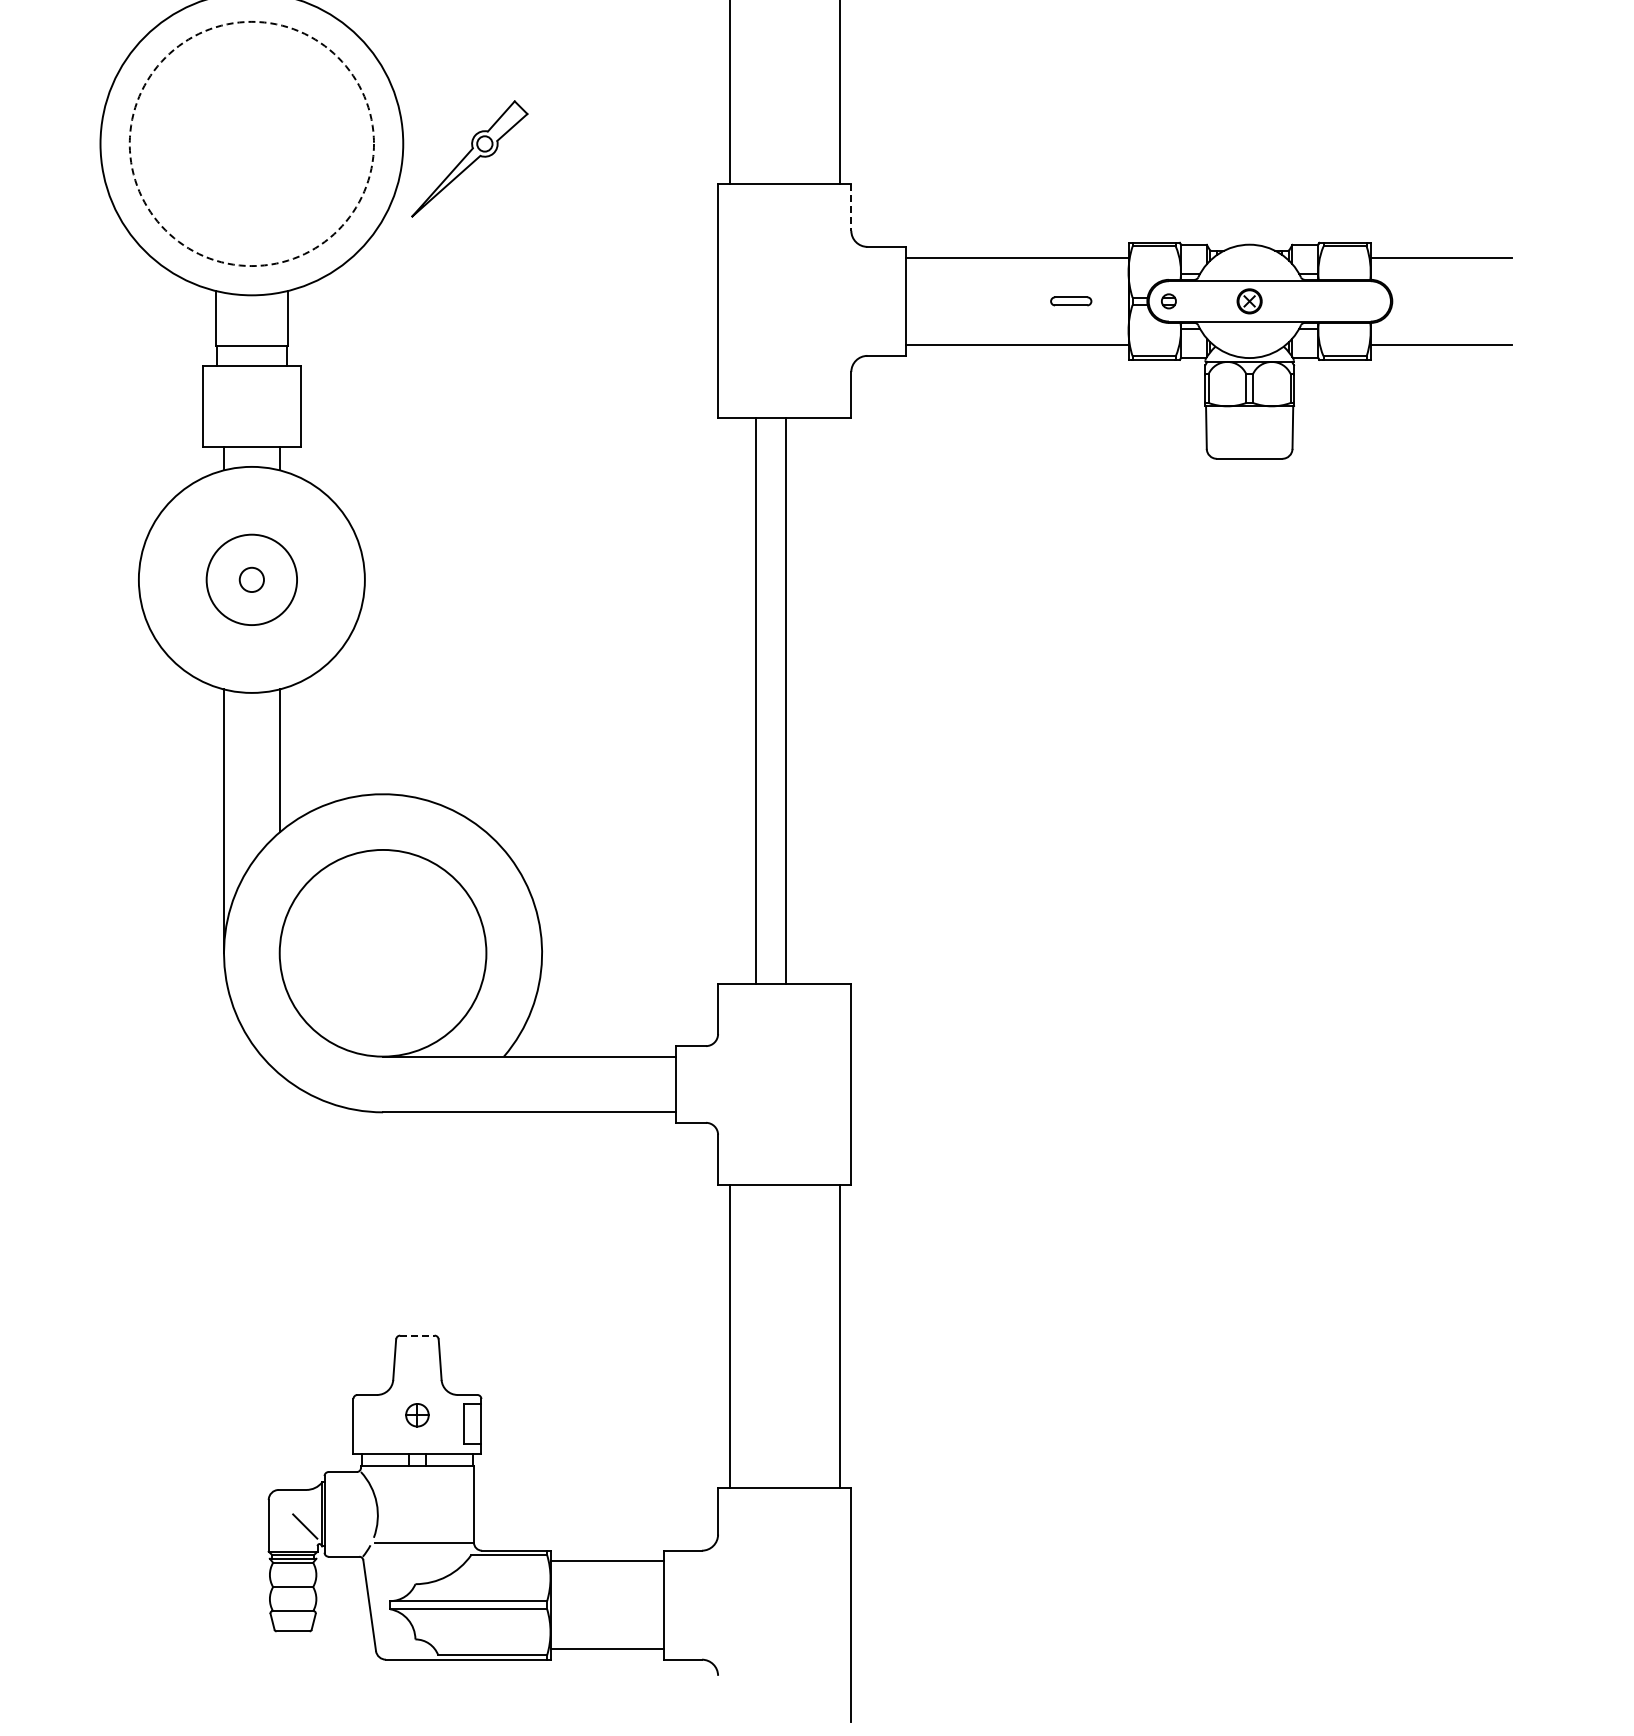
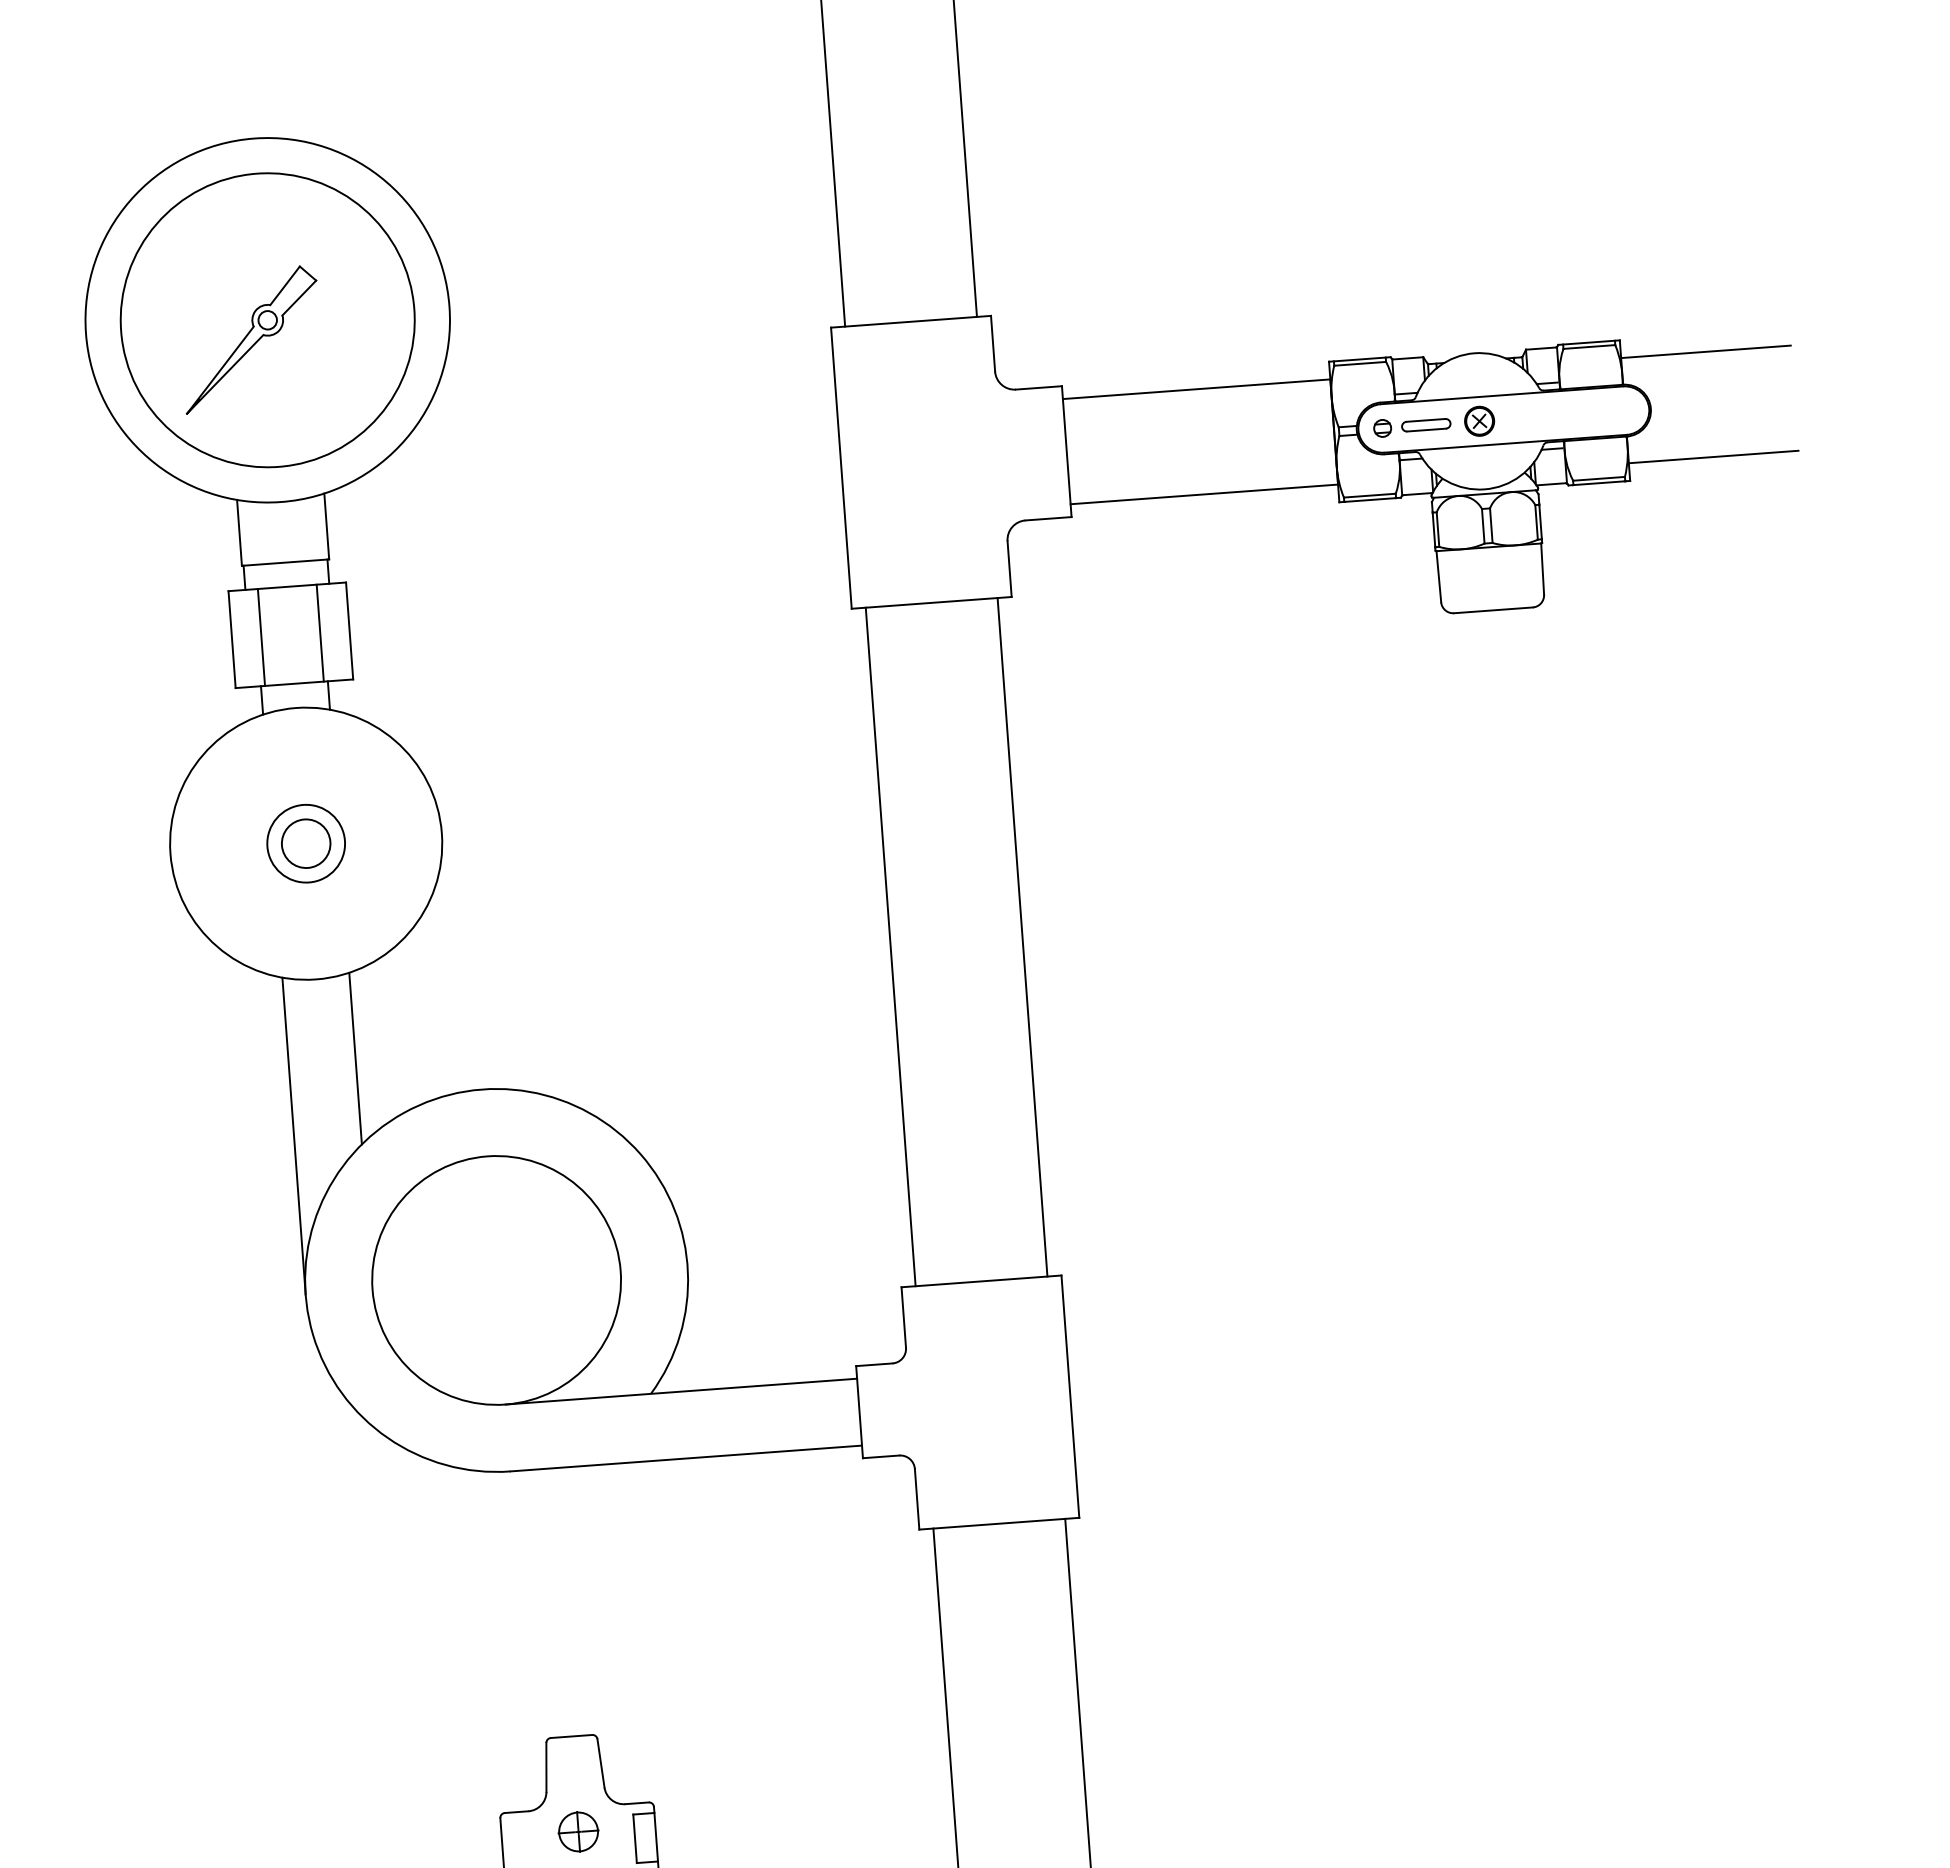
circle: (251, 143) -> (267, 319), dashed -> solid
part: (469, 158) -> (250, 339), moved
line: (851, 208) -> (993, 344), dashed -> solid
part: (1071, 301) -> (1426, 425), moved
line: (227, 405) -> (261, 636), added
line: (276, 405) -> (320, 632), added
circle: (251, 579) -> (305, 843), size x0.71
circle: (251, 579) -> (305, 843), size x1.67
line: (755, 700) -> (1022, 936), moved
line: (785, 700) -> (890, 946), moved
line: (417, 1335) -> (571, 1736), dashed -> solid
part: (417, 1415) -> (578, 1832), size x1.43

